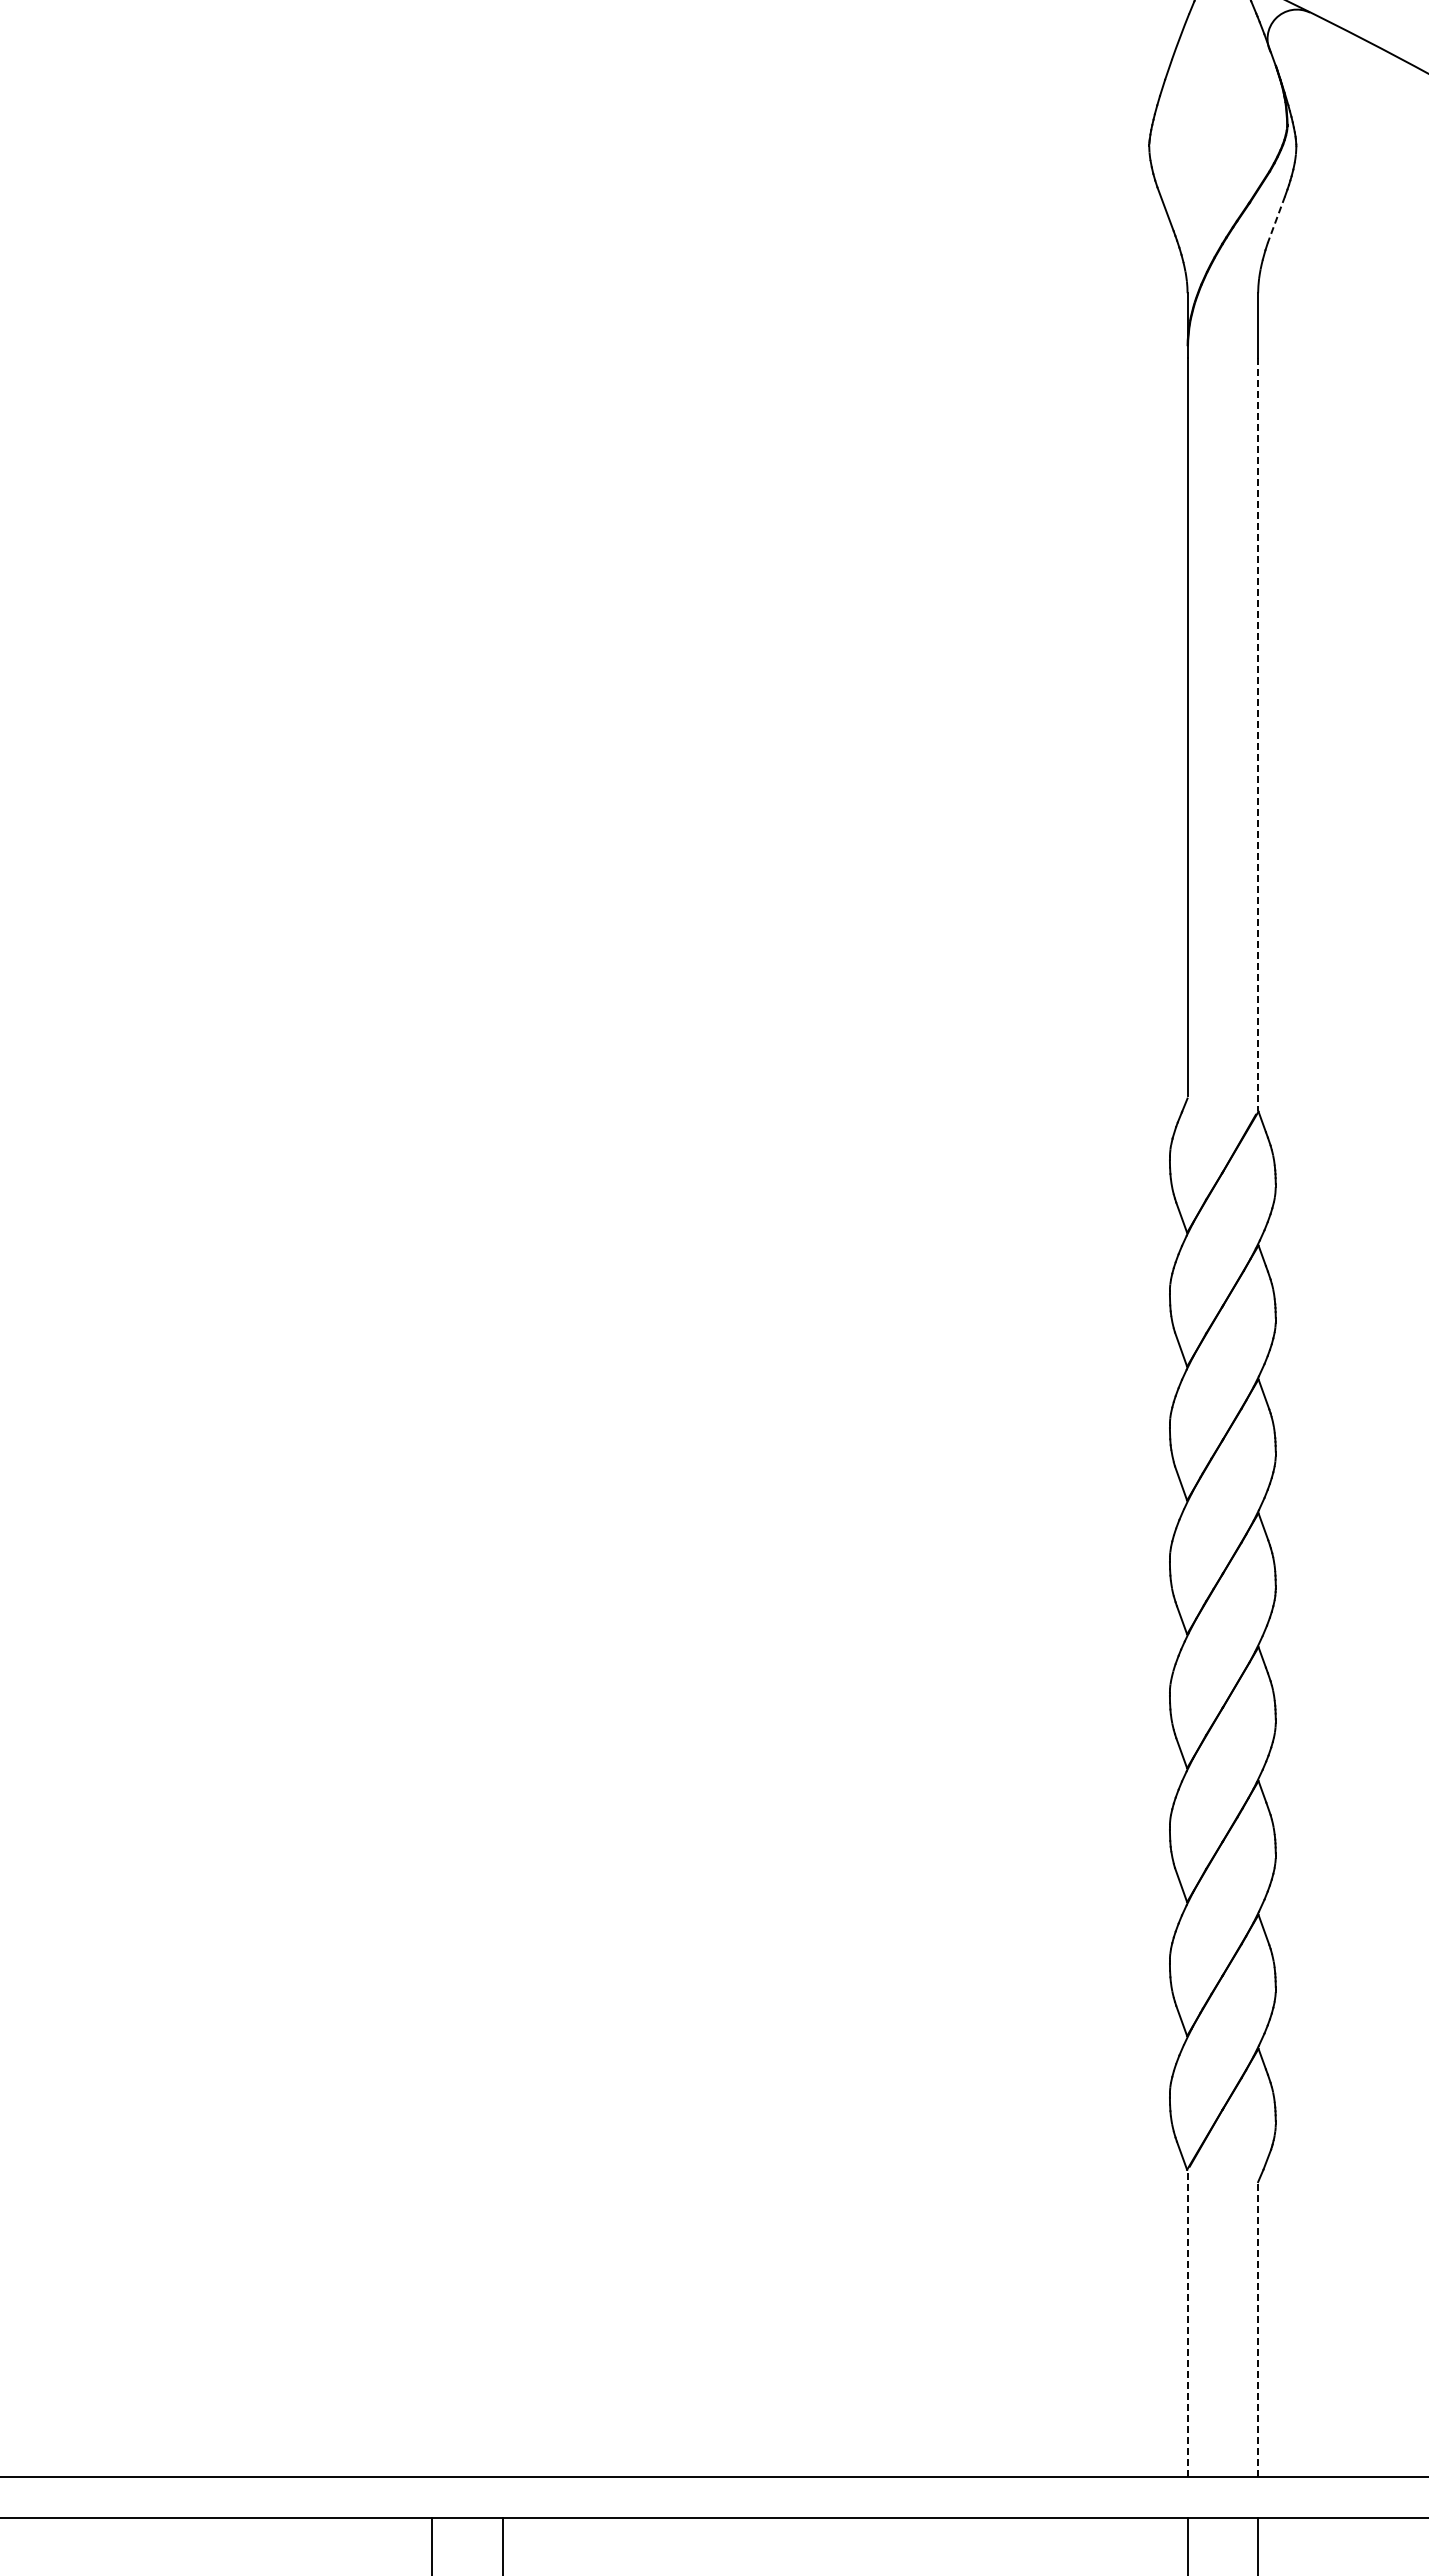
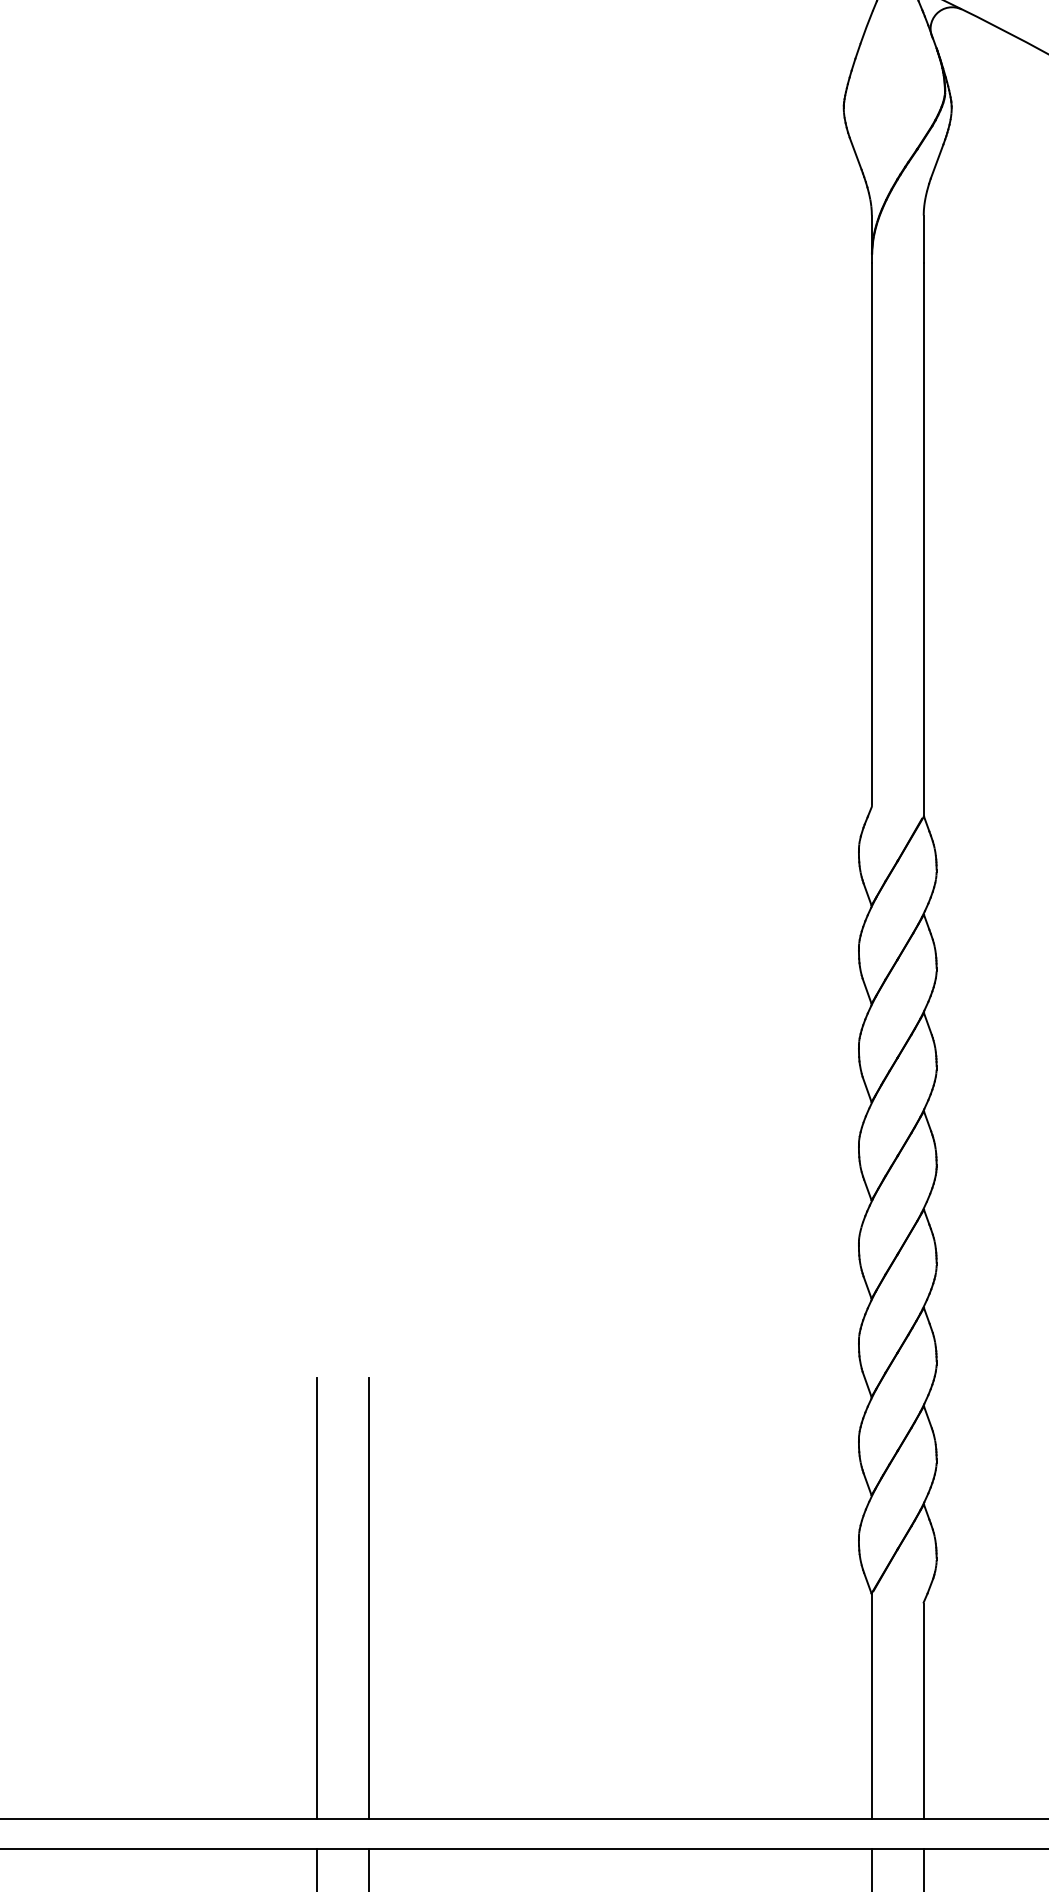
line: (1276, 219) -> (937, 161), dashed -> solid
line: (1258, 734) -> (923, 539), dashed -> solid
line: (432, 2176) -> (317, 1598), added
line: (502, 2176) -> (368, 1598), added
line: (1187, 2323) -> (871, 1706), dashed -> solid
line: (1258, 2330) -> (923, 1711), dashed -> solid

